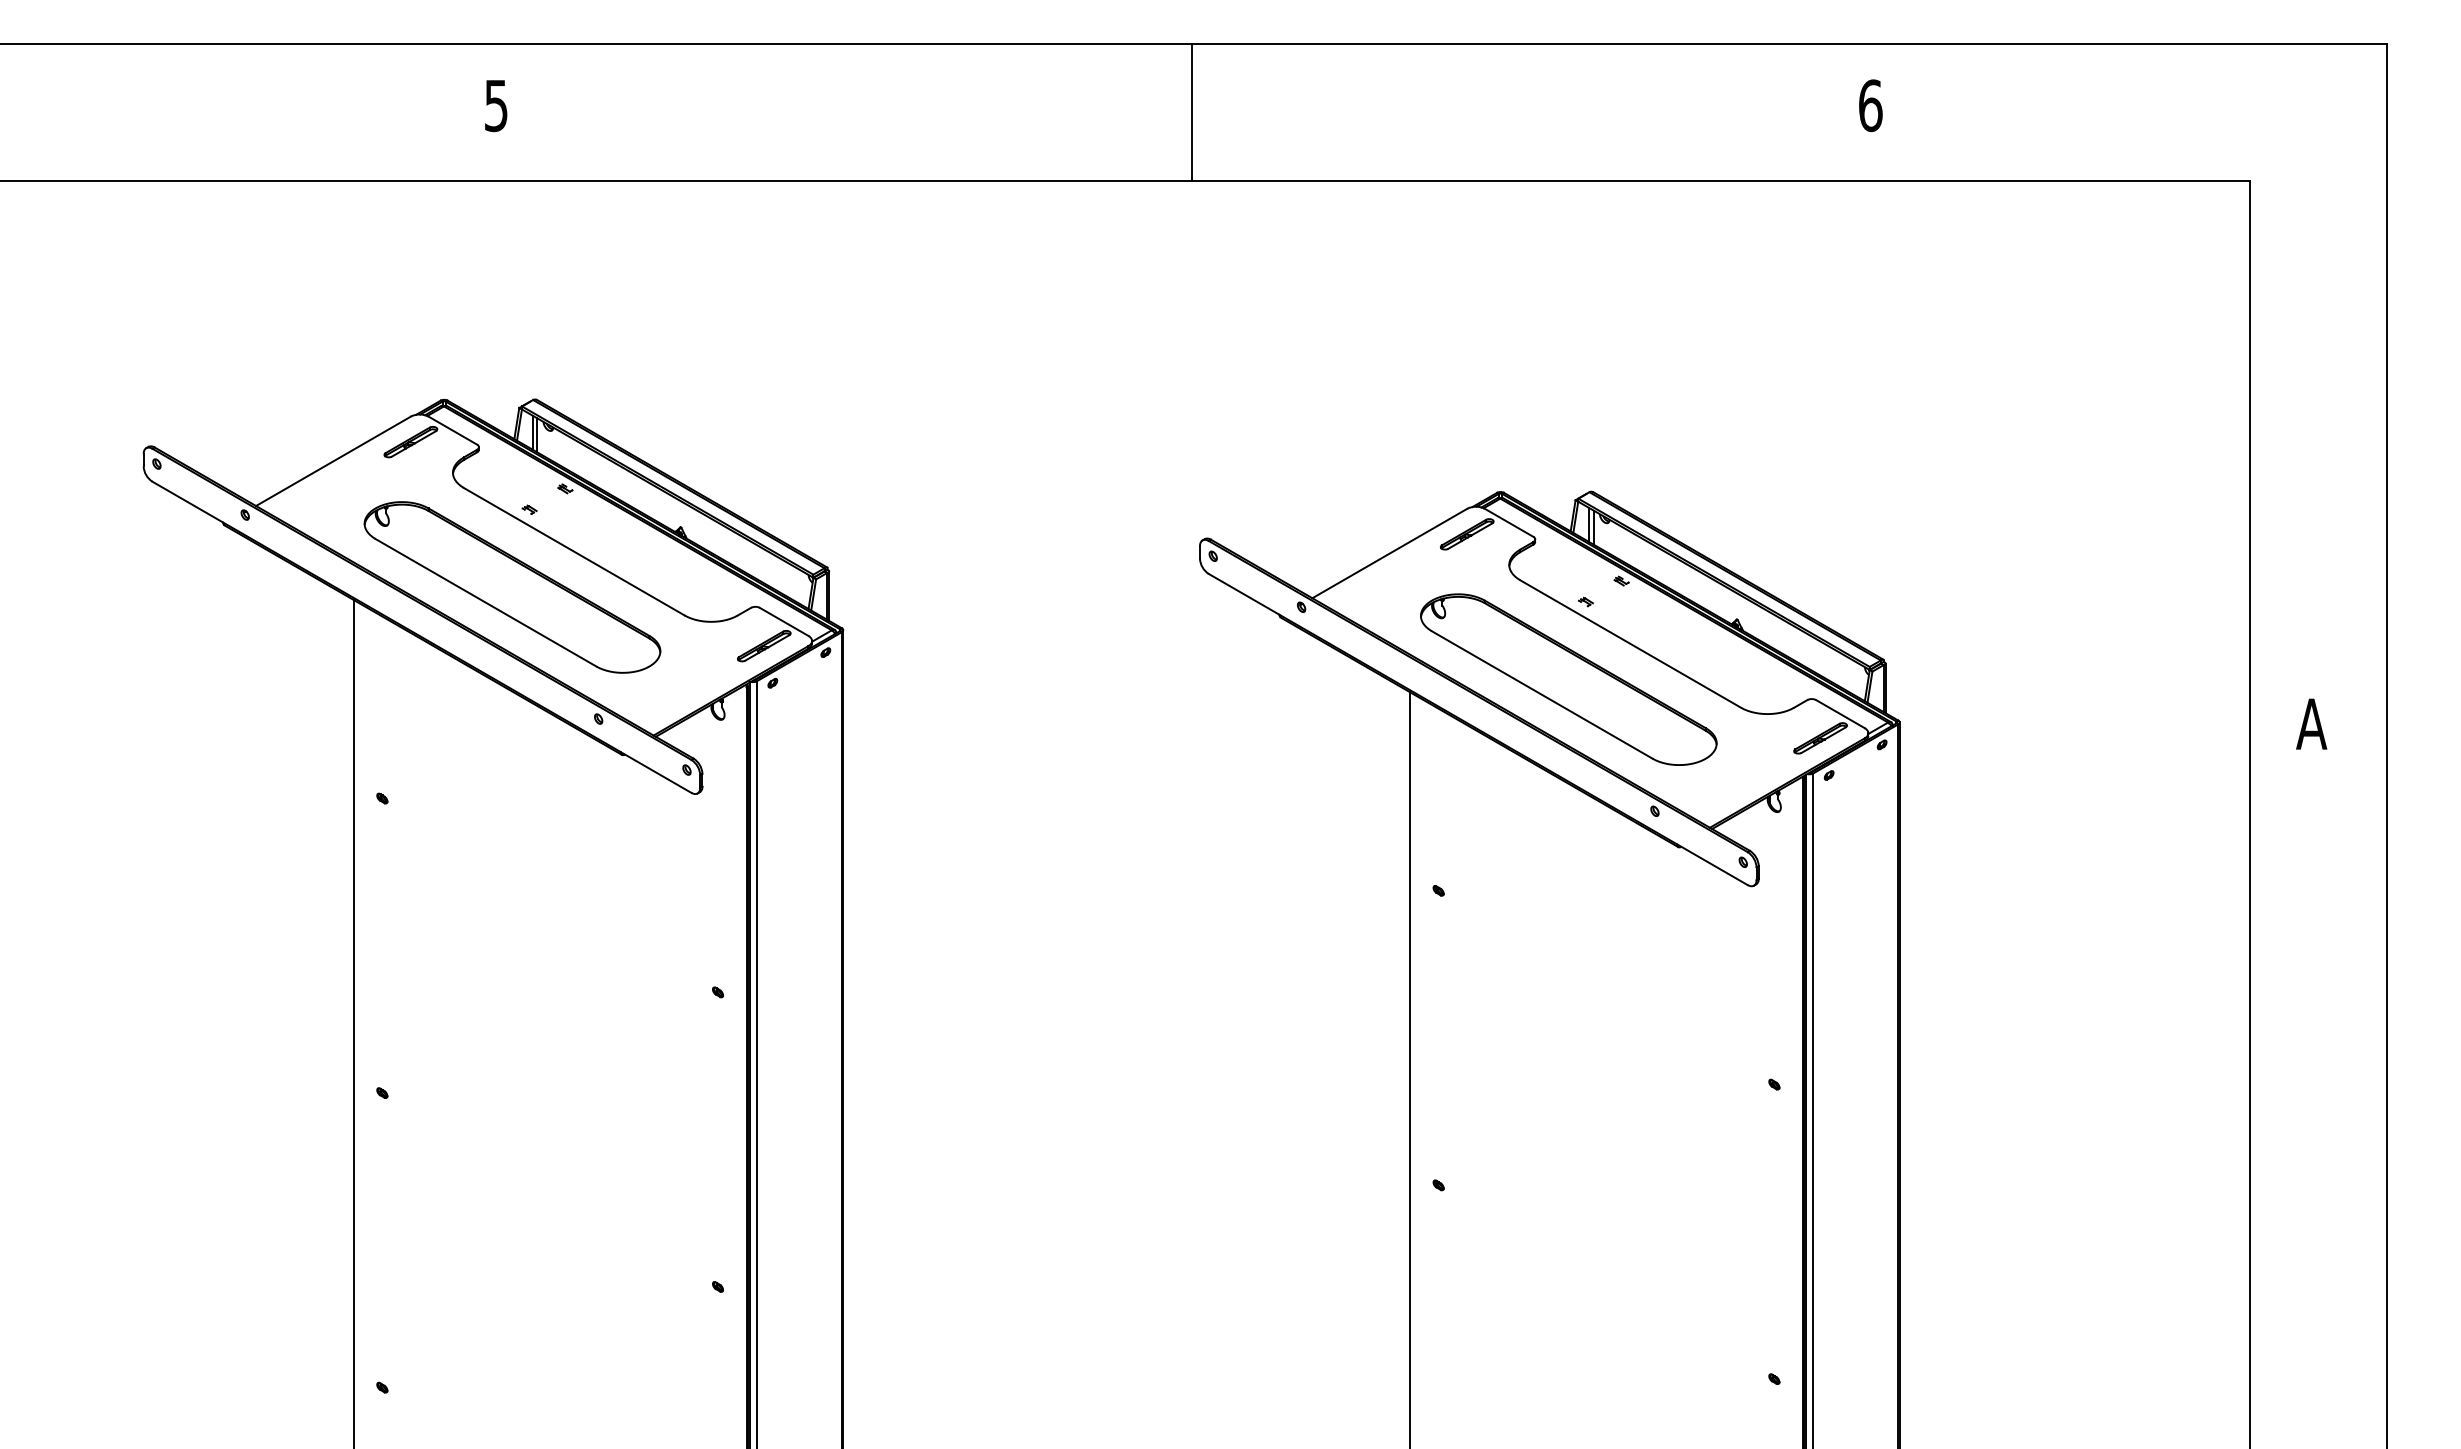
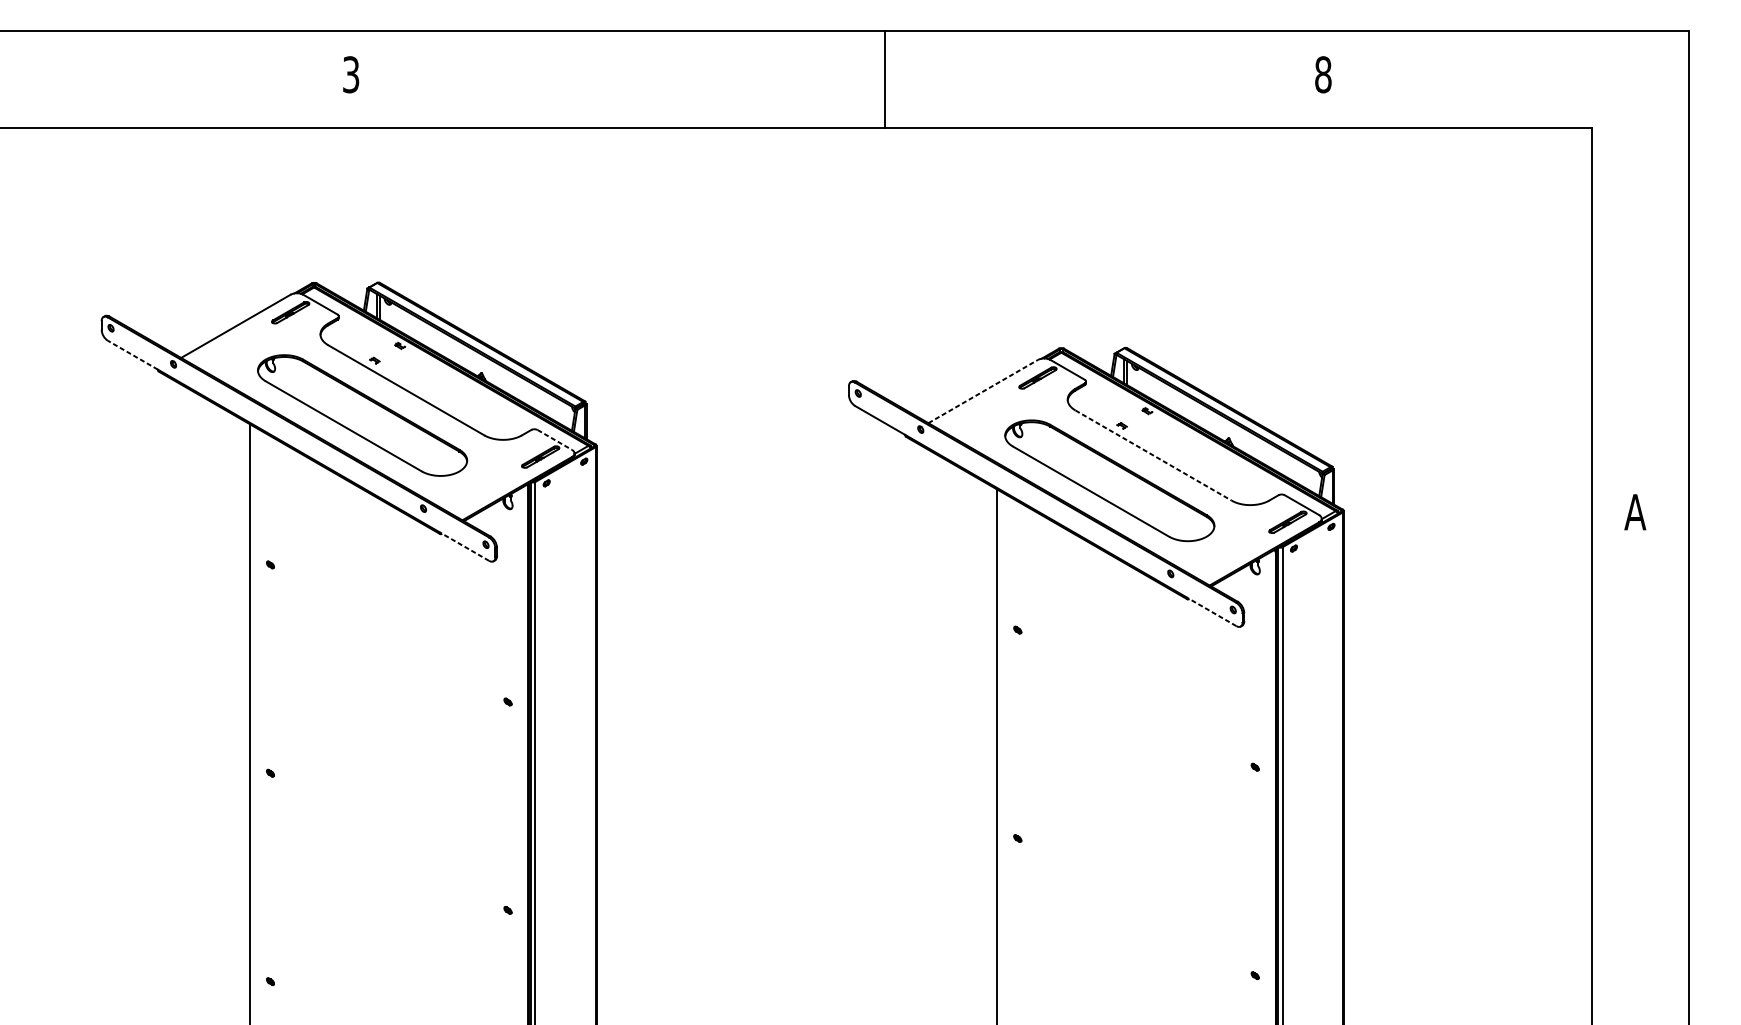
text: (496, 105) -> (351, 74), 5 -> 3
text: (1870, 105) -> (1323, 74), 6 -> 8
line: (1191, 112) -> (884, 79), moved
line: (187, 502) -> (132, 355), solid -> dashed
line: (1390, 553) -> (983, 391), solid -> dashed
line: (784, 622) -> (554, 440), solid -> dashed
line: (1630, 644) -> (1153, 455), solid -> dashed
line: (656, 772) -> (464, 546), solid -> dashed
line: (1712, 864) -> (1211, 611), solid -> dashed

